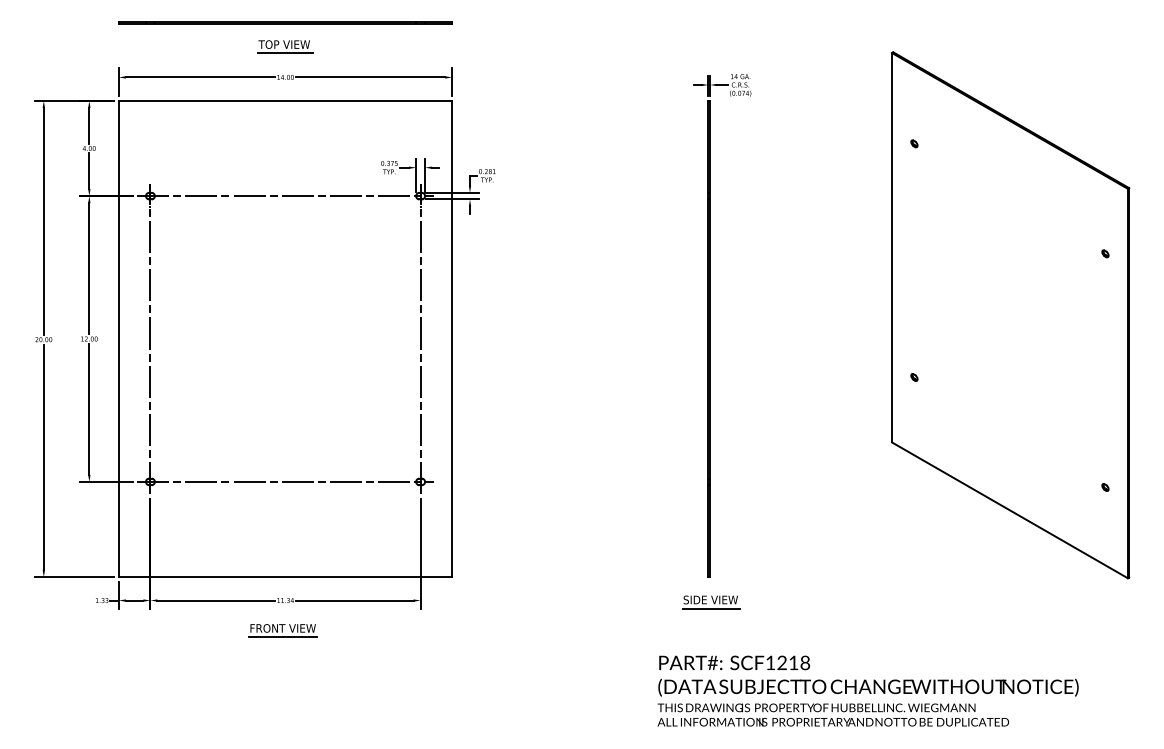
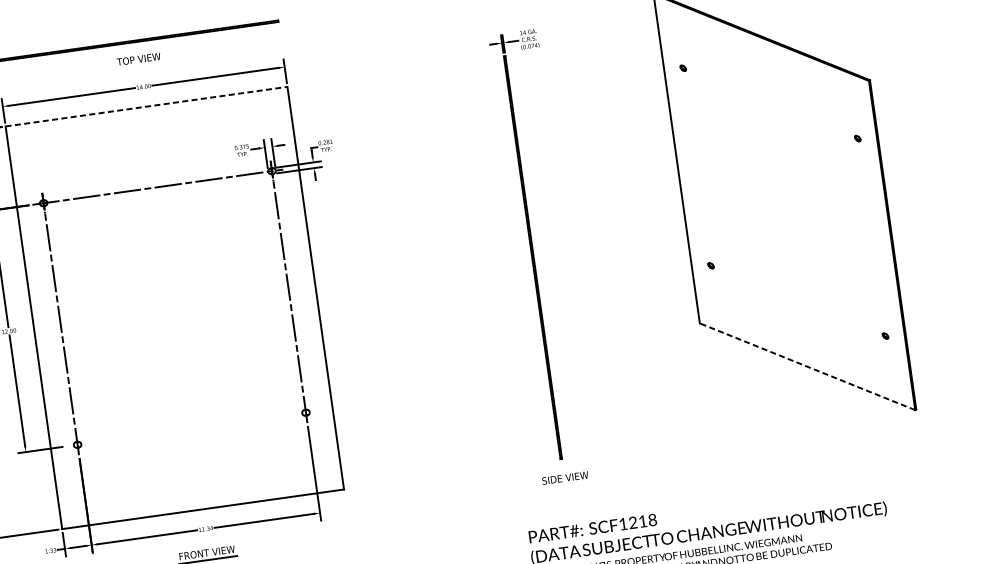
line: (285, 53) -> (140, 66), removed
line: (285, 100) -> (146, 106), solid -> dashed
line: (285, 481) -> (191, 428), removed
line: (1009, 510) -> (807, 366), solid -> dashed
line: (711, 608) -> (566, 485), removed

